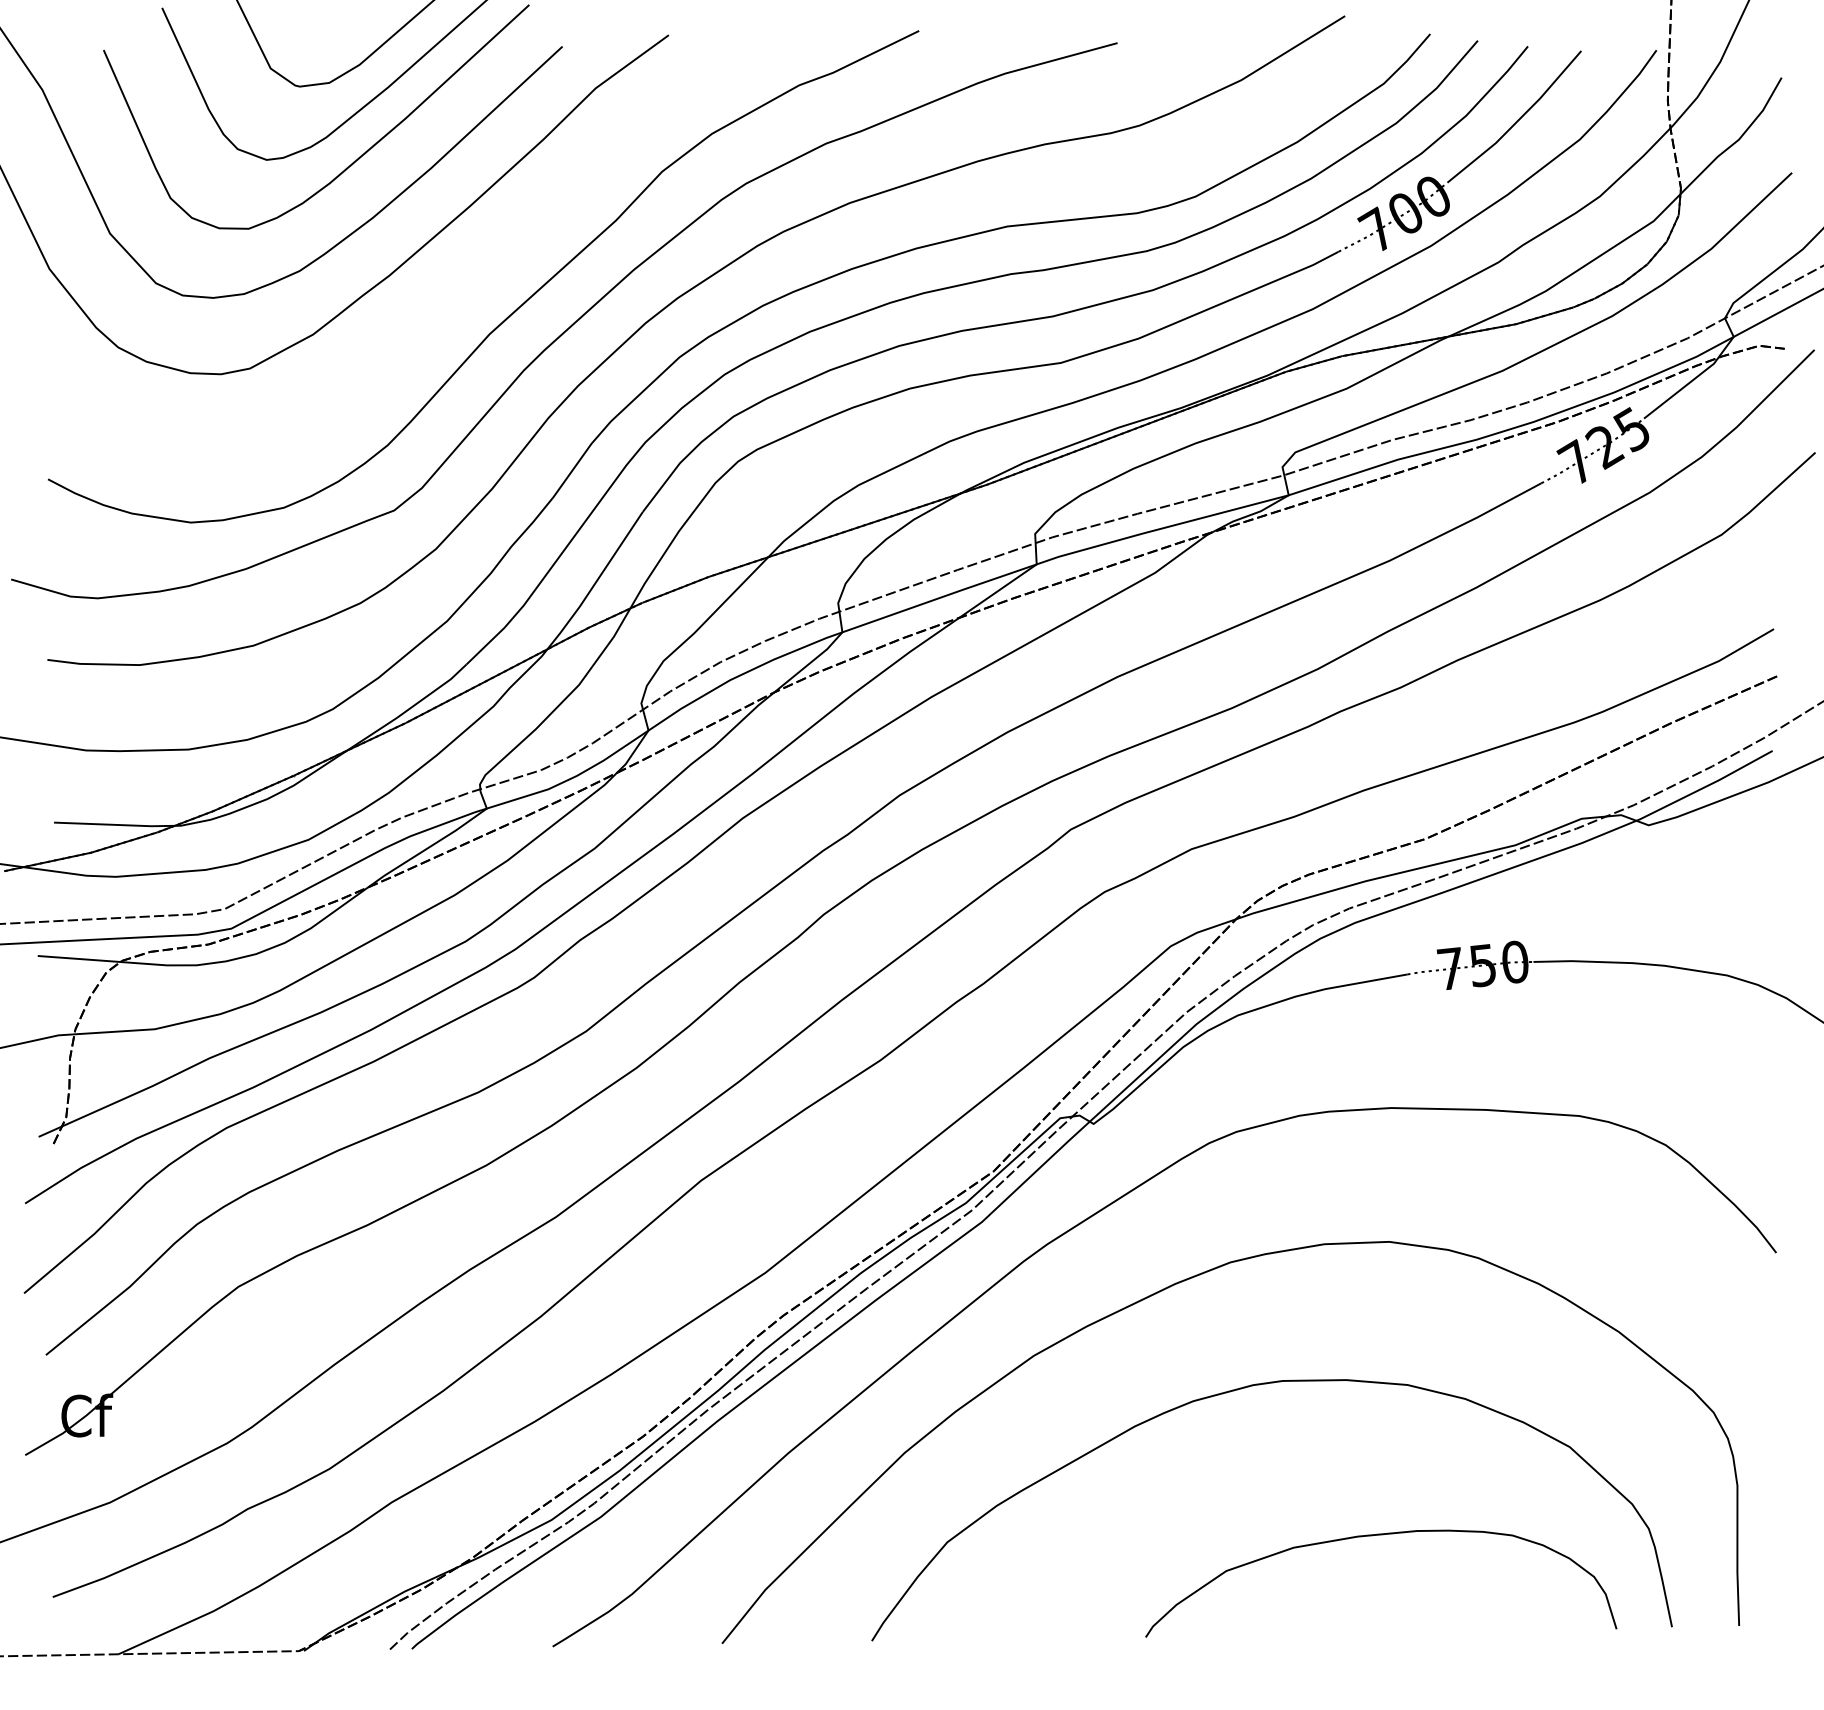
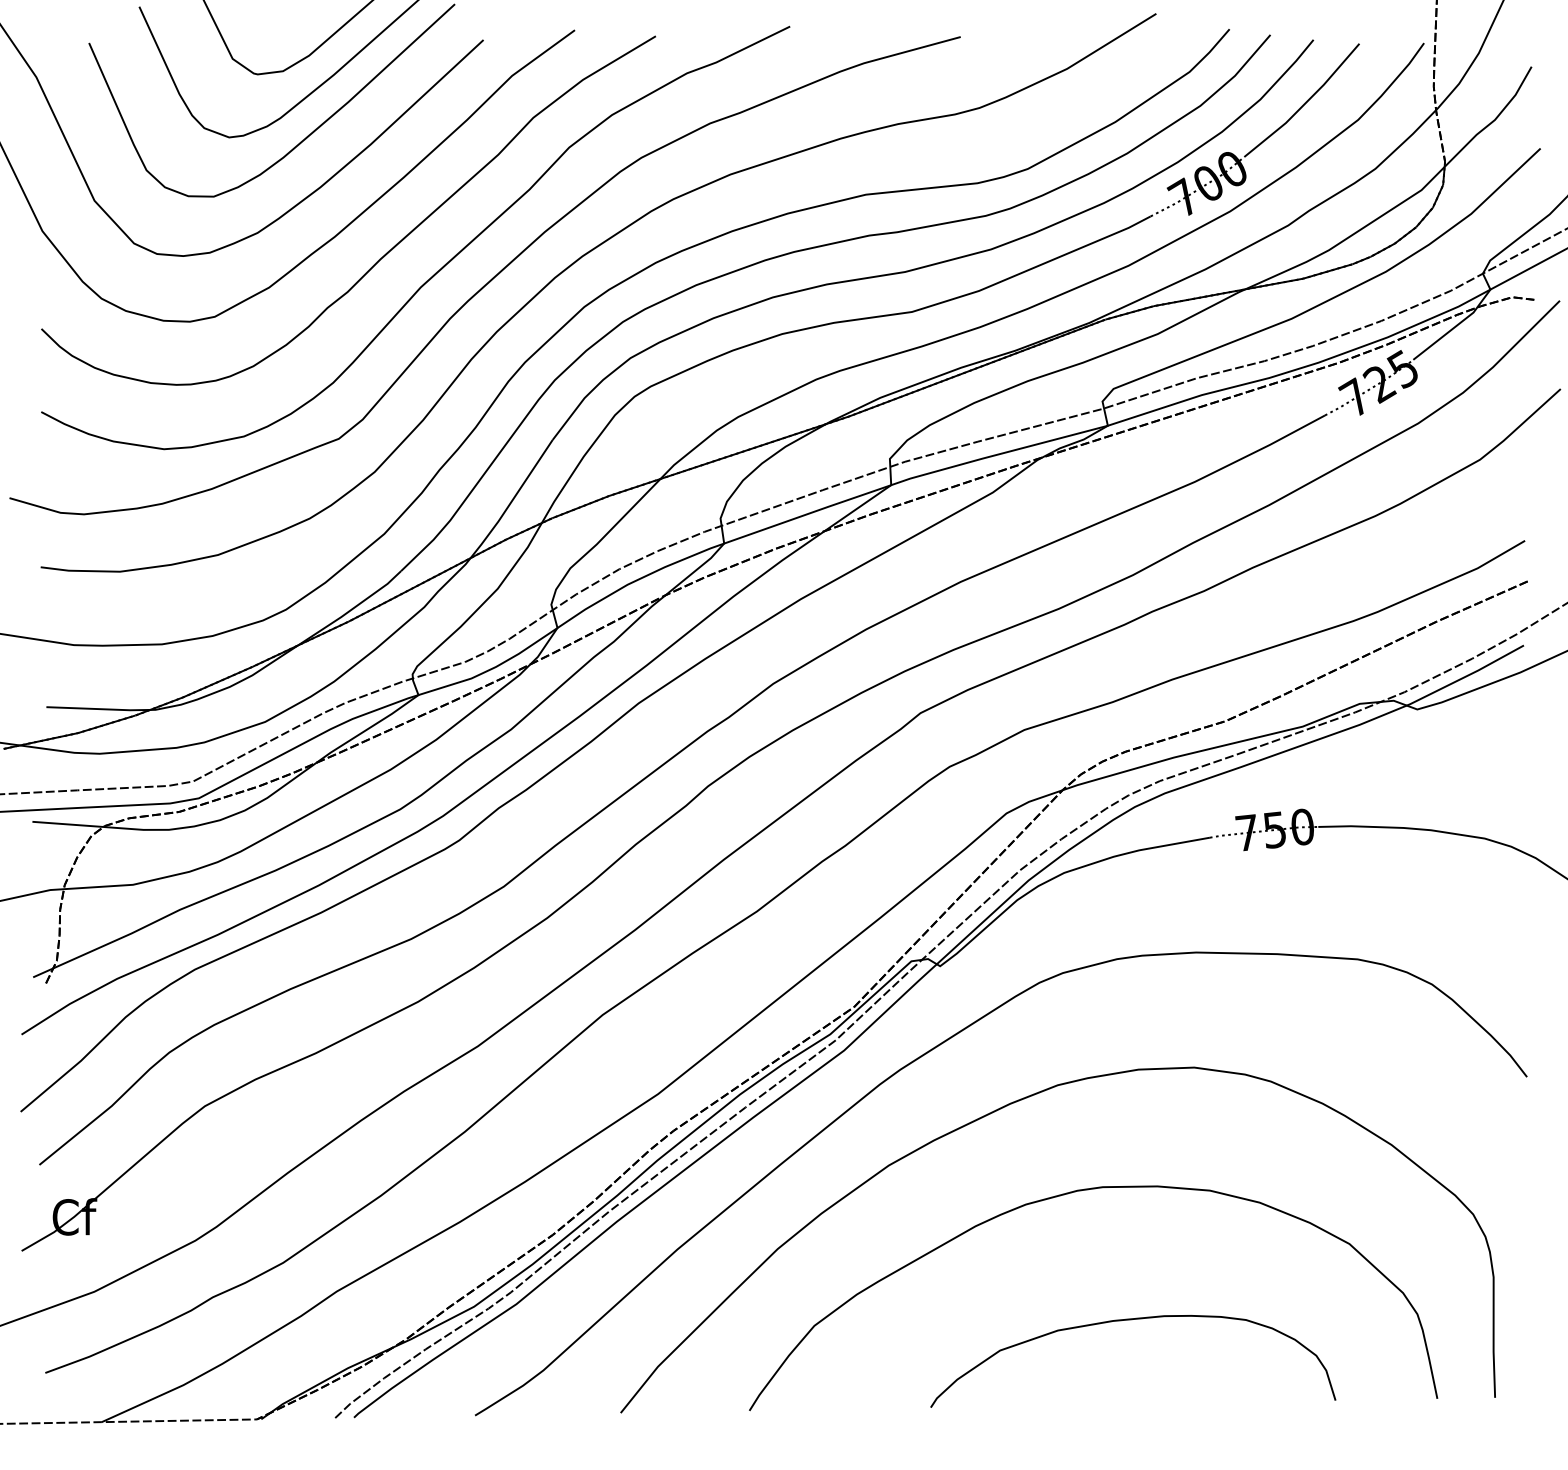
curve: (445, 297) -> (382, 255), added
curve: (1372, 1536) -> (1125, 1320), moved

